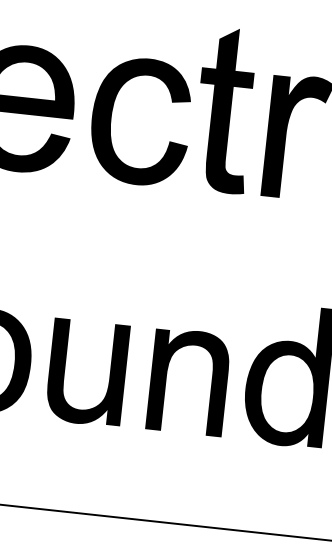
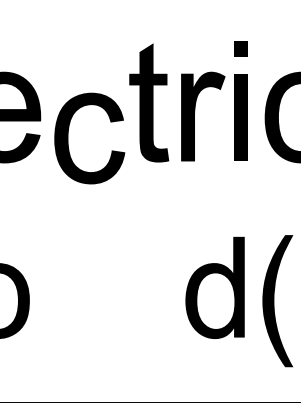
part: (111, 118) -> (68, 138), moved
fill: (86, 372) -> (70, 301), removed
fill: (189, 382) -> (144, 300), removed

